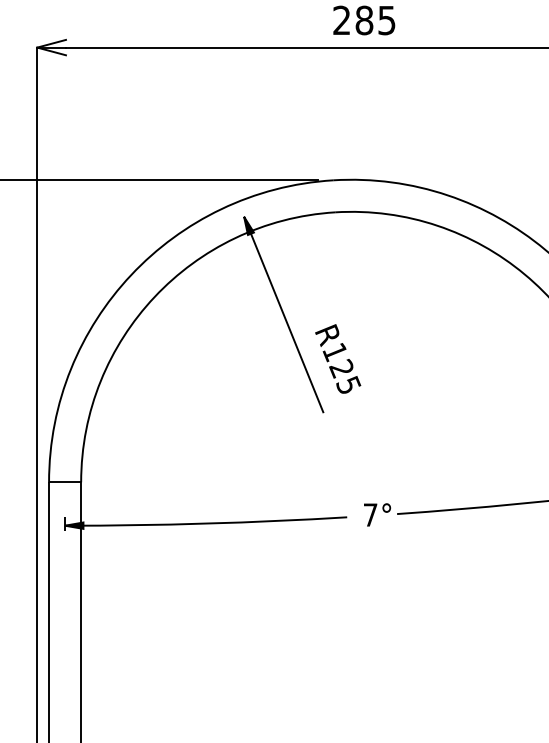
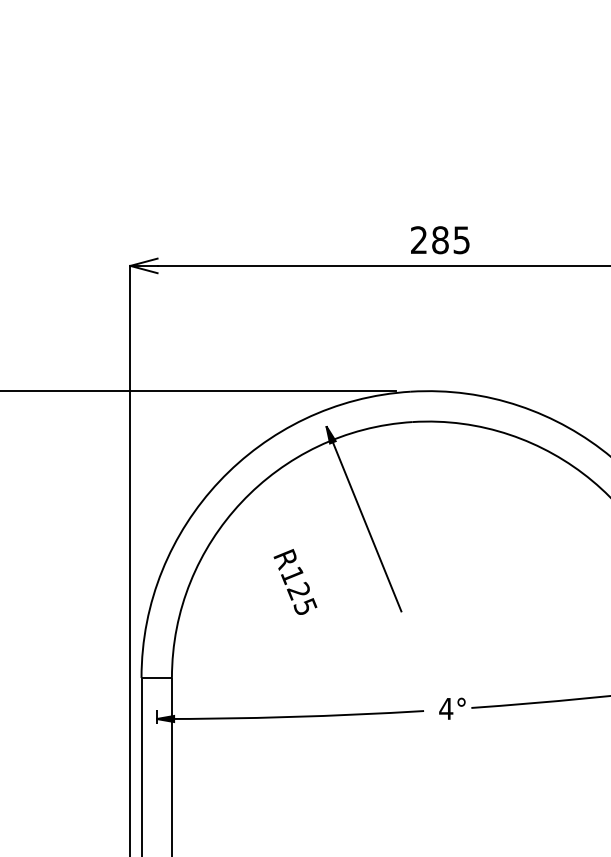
text: (338, 358) -> (295, 581), moved
text: (370, 514) -> (446, 708), 7° -> 4°

